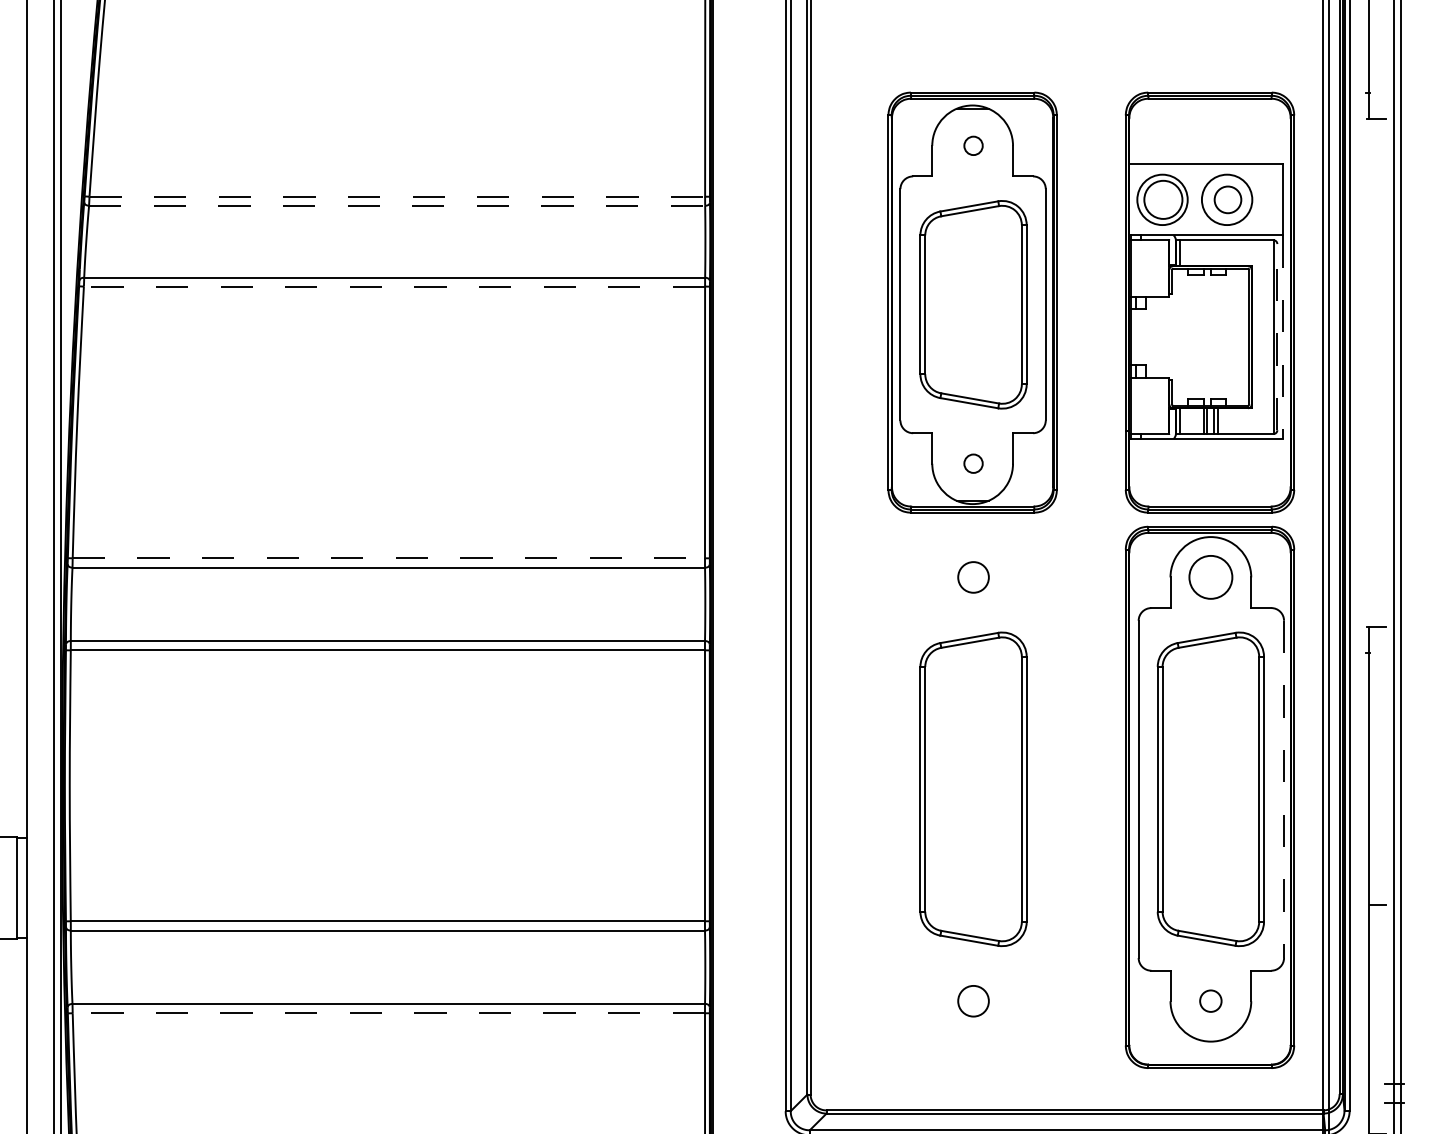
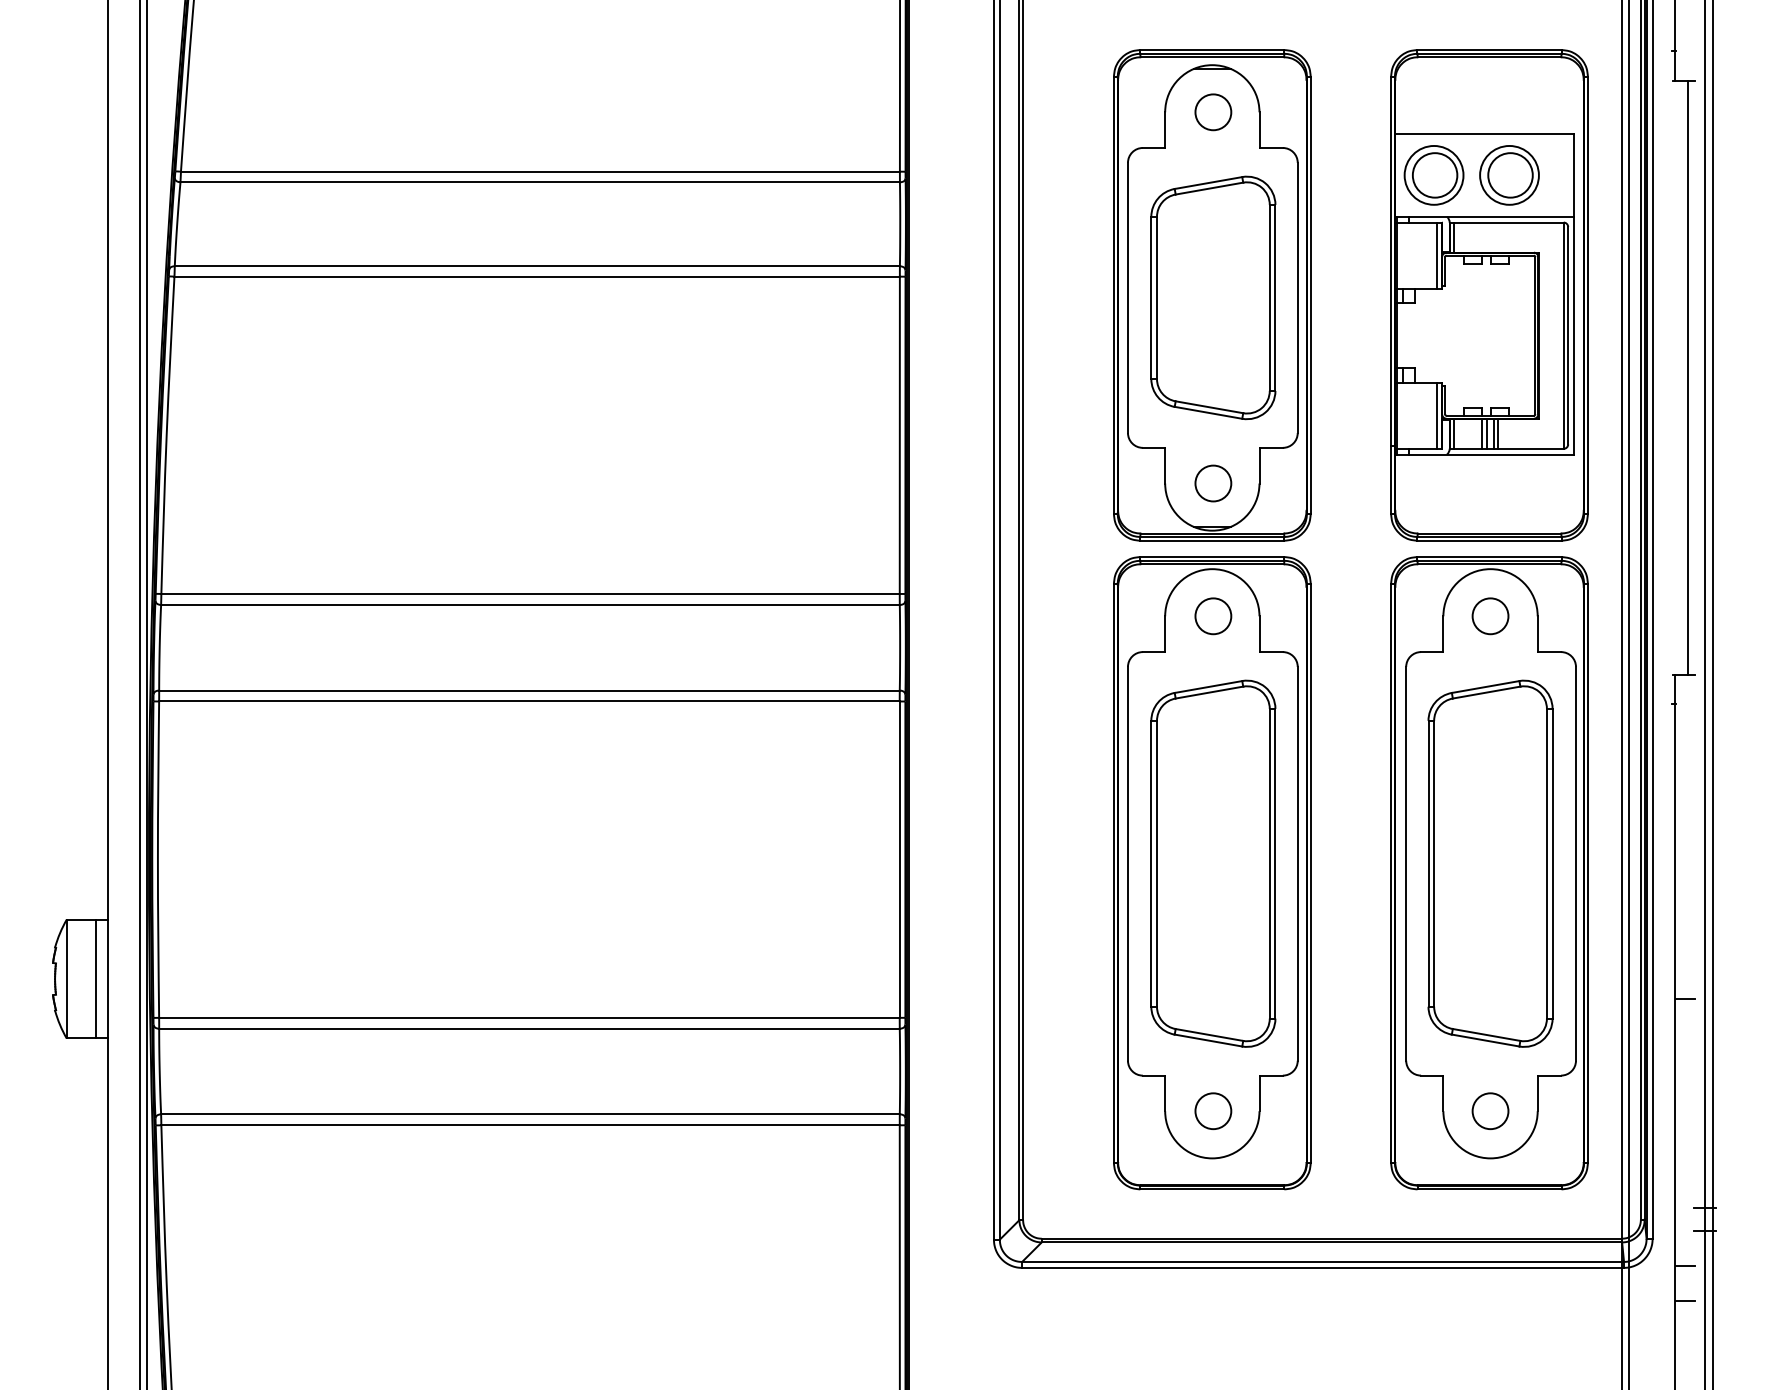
circle: (973, 146) -> (1213, 112), size x1.67
line: (397, 196) -> (540, 171), dashed -> solid
circle: (1227, 199) -> (1510, 175), size x1.43
line: (397, 205) -> (540, 182), dashed -> solid
line: (1165, 268) -> (1437, 255), added
line: (394, 286) -> (537, 276), dashed -> solid
line: (1277, 336) -> (1568, 335), dashed -> solid
line: (1282, 336) -> (1574, 335), dashed -> solid
line: (1380, 372) -> (1688, 377), added
line: (1165, 405) -> (1437, 415), added
circle: (973, 463) -> (1213, 483), size x1.67
line: (389, 557) -> (531, 593), dashed -> solid
circle: (1210, 577) -> (1490, 616), size x0.71
line: (1283, 789) -> (1575, 863), dashed -> solid
part: (972, 797) -> (1212, 873), added
circle: (1210, 1000) -> (1490, 1110), size x1.43
line: (388, 1013) -> (530, 1125), dashed -> solid

